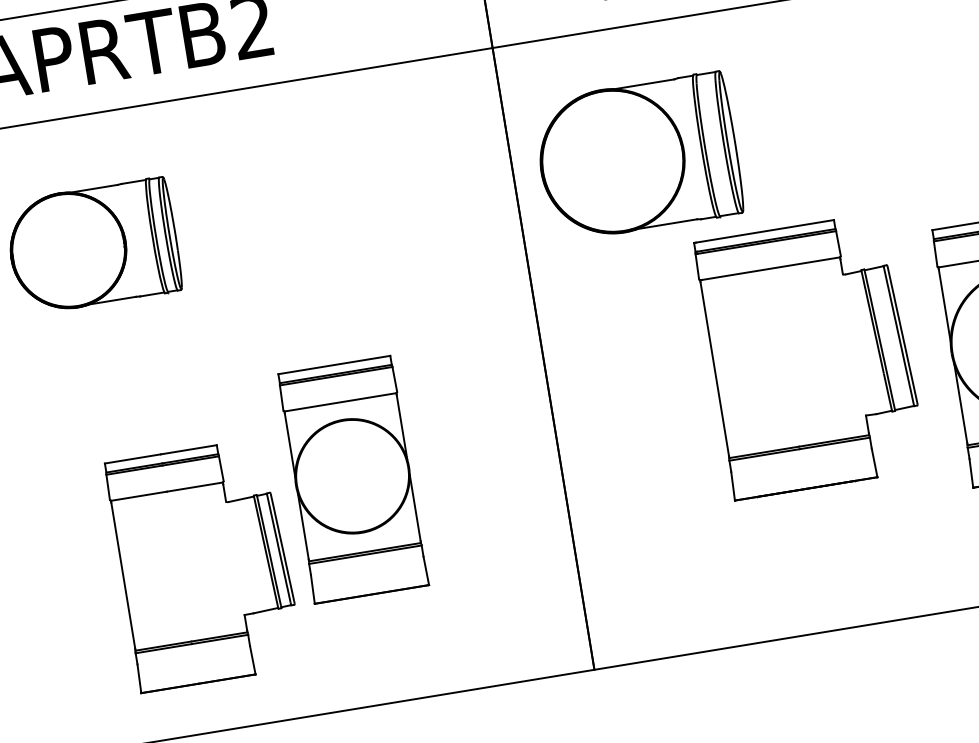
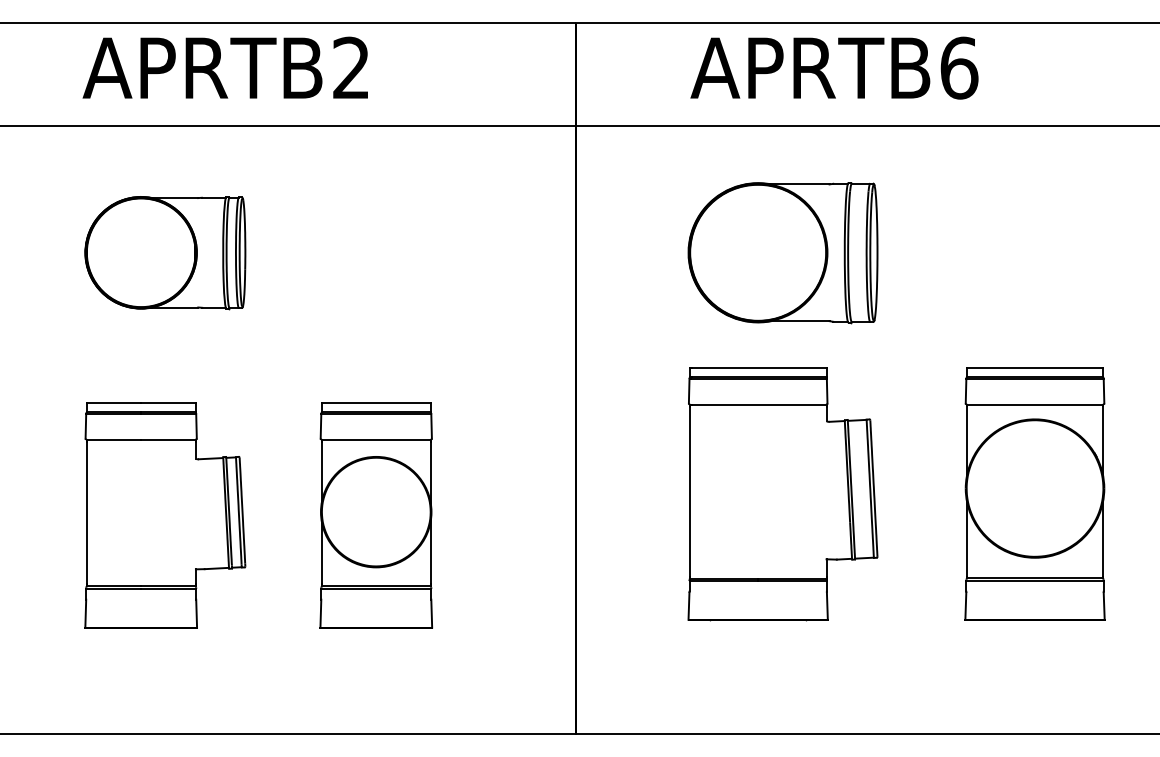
part: (637, 157) -> (782, 253), moved
part: (810, 356) -> (782, 494), moved
part: (204, 565) -> (165, 515), moved

